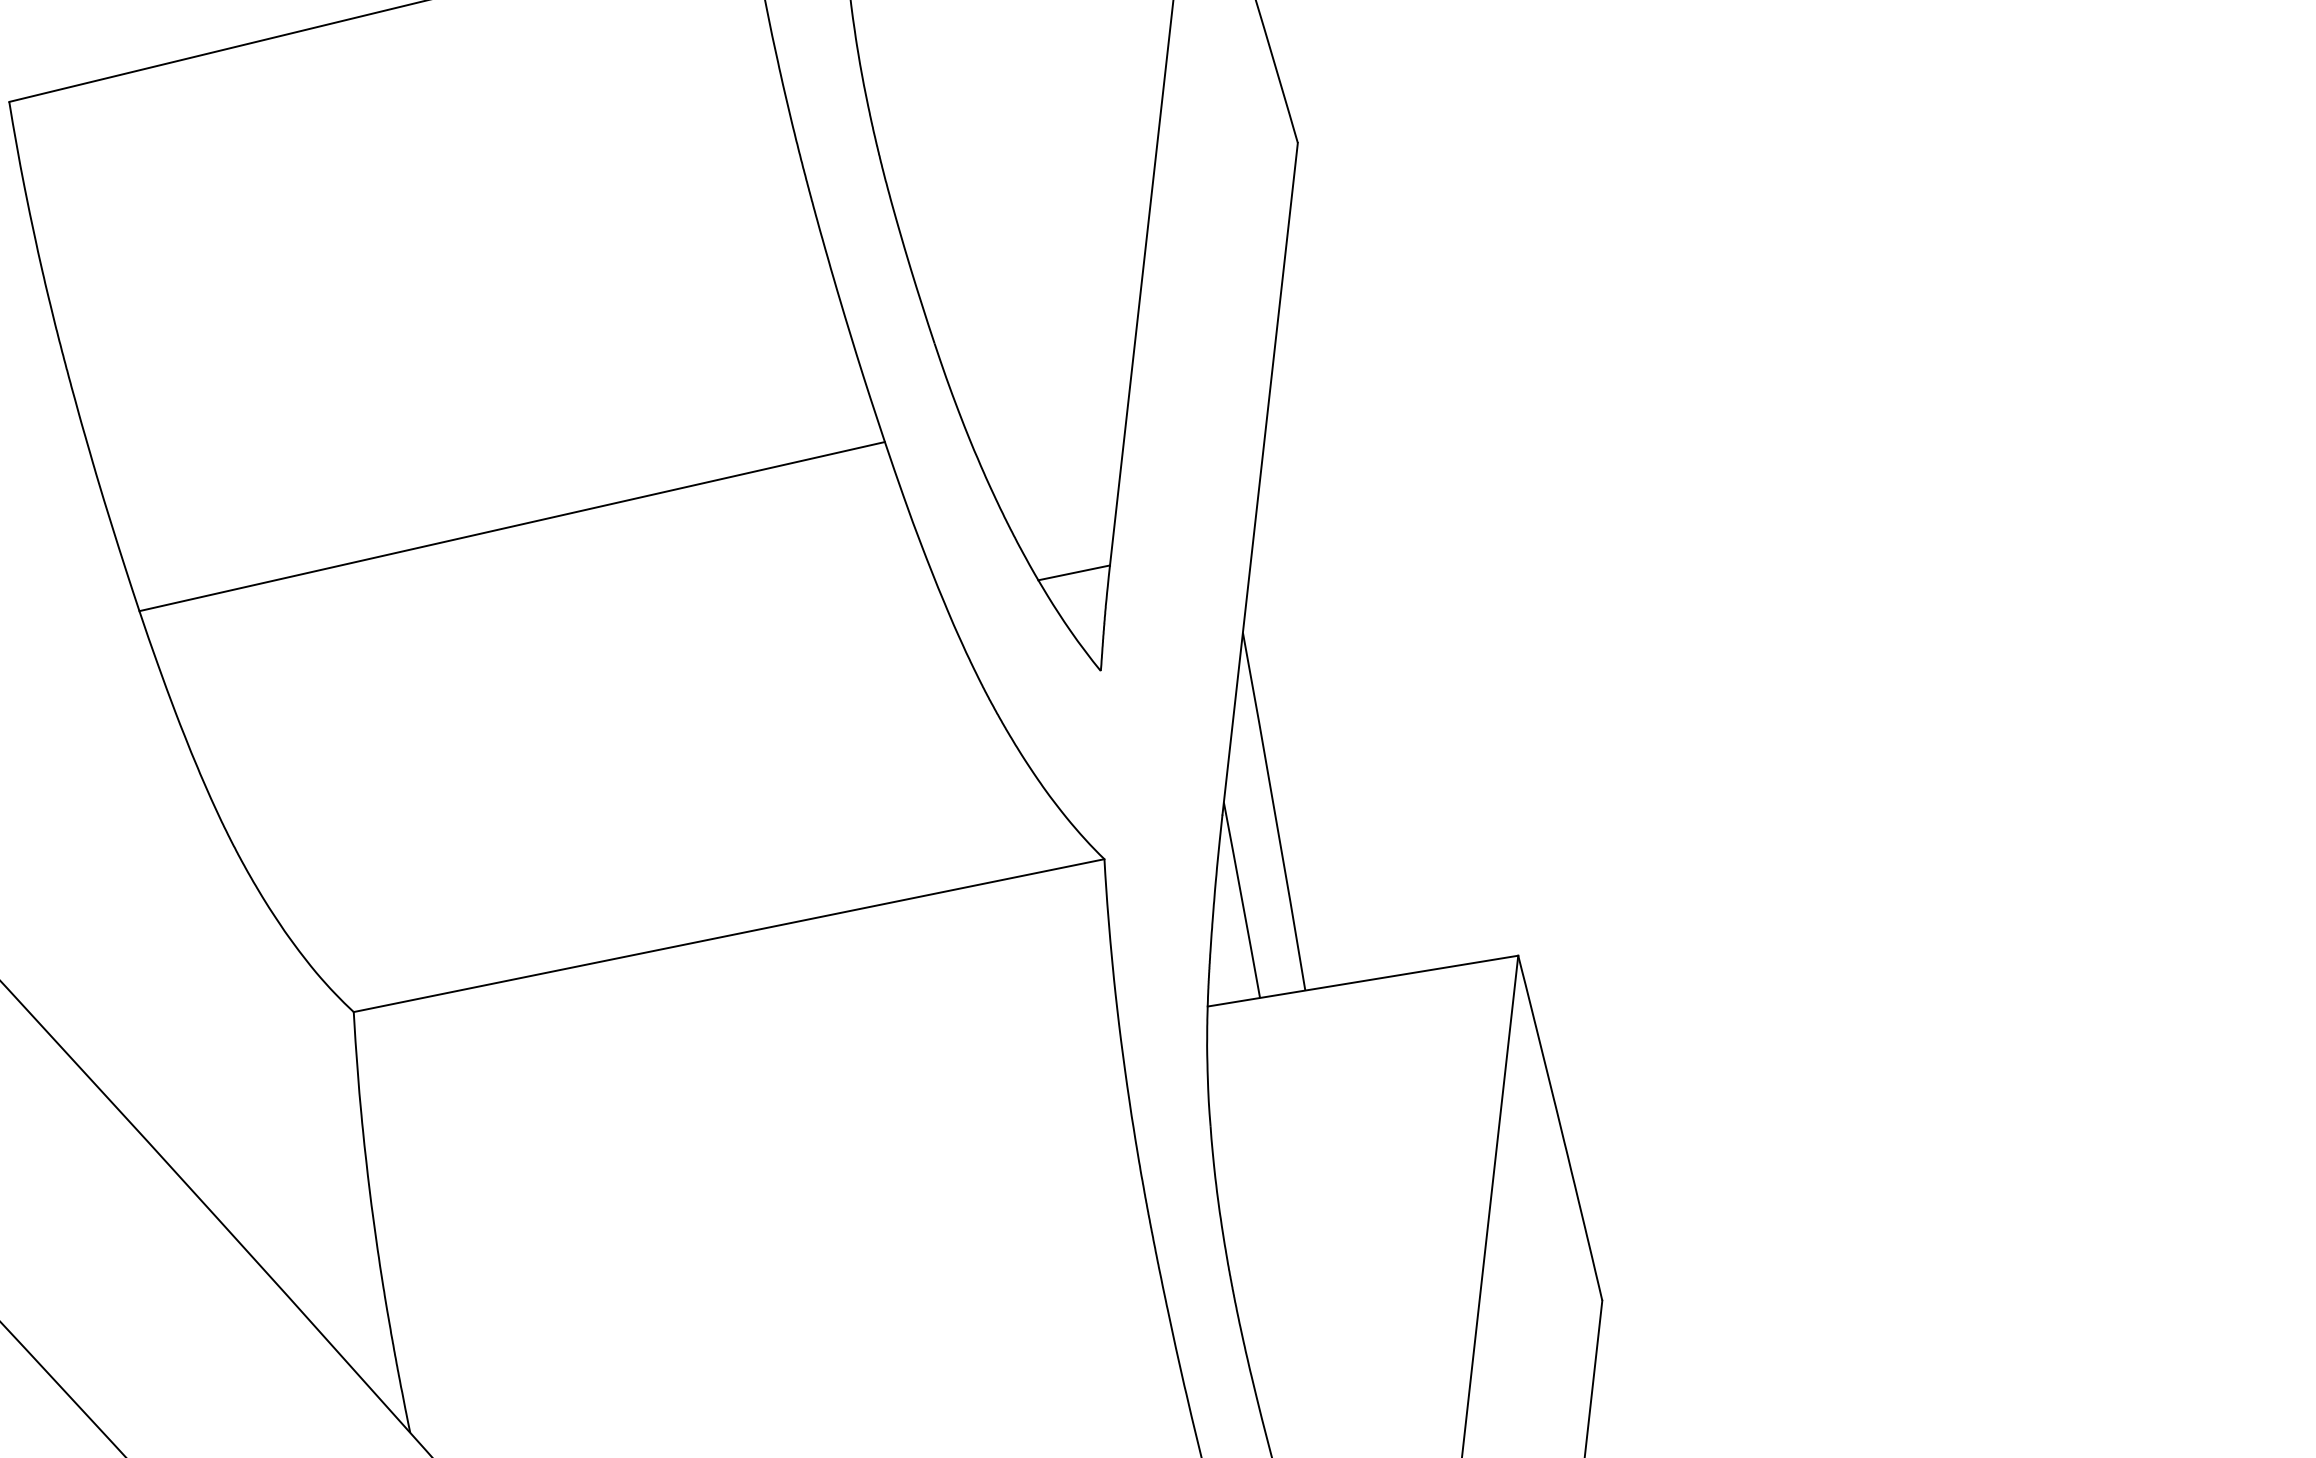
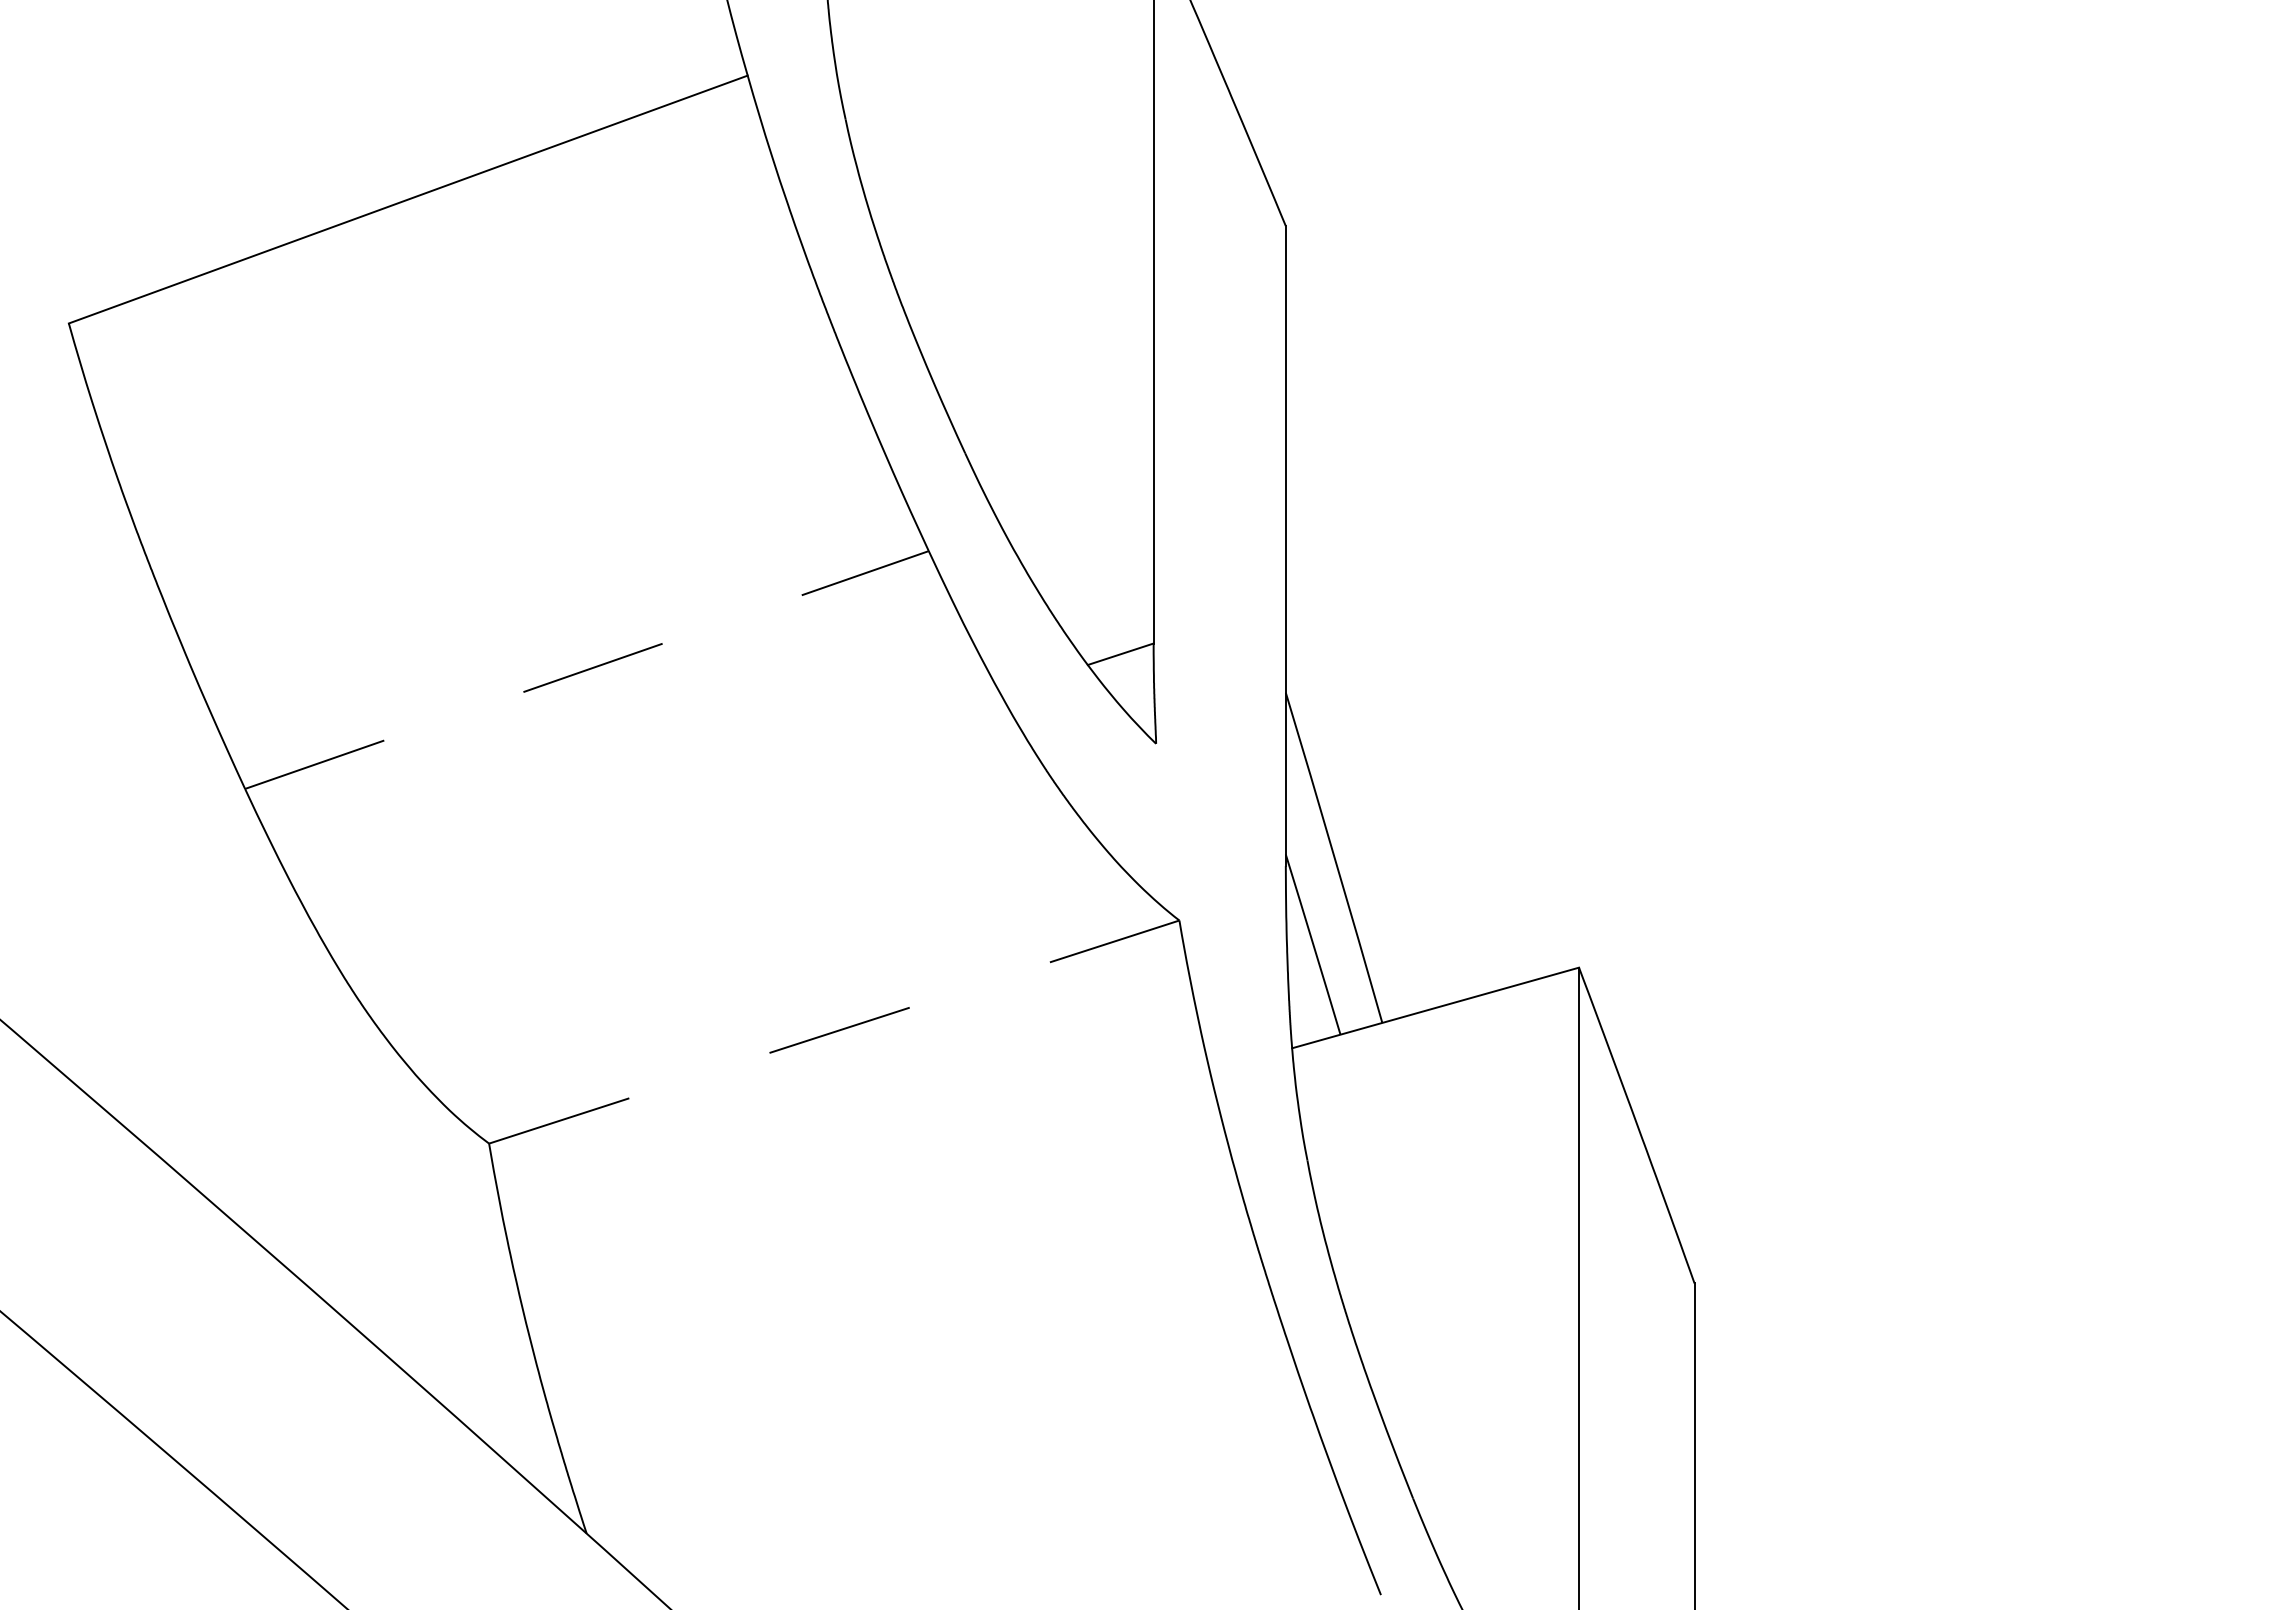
line: (511, 527) -> (586, 670), solid -> dashed
line: (729, 936) -> (834, 1032), solid -> dashed

